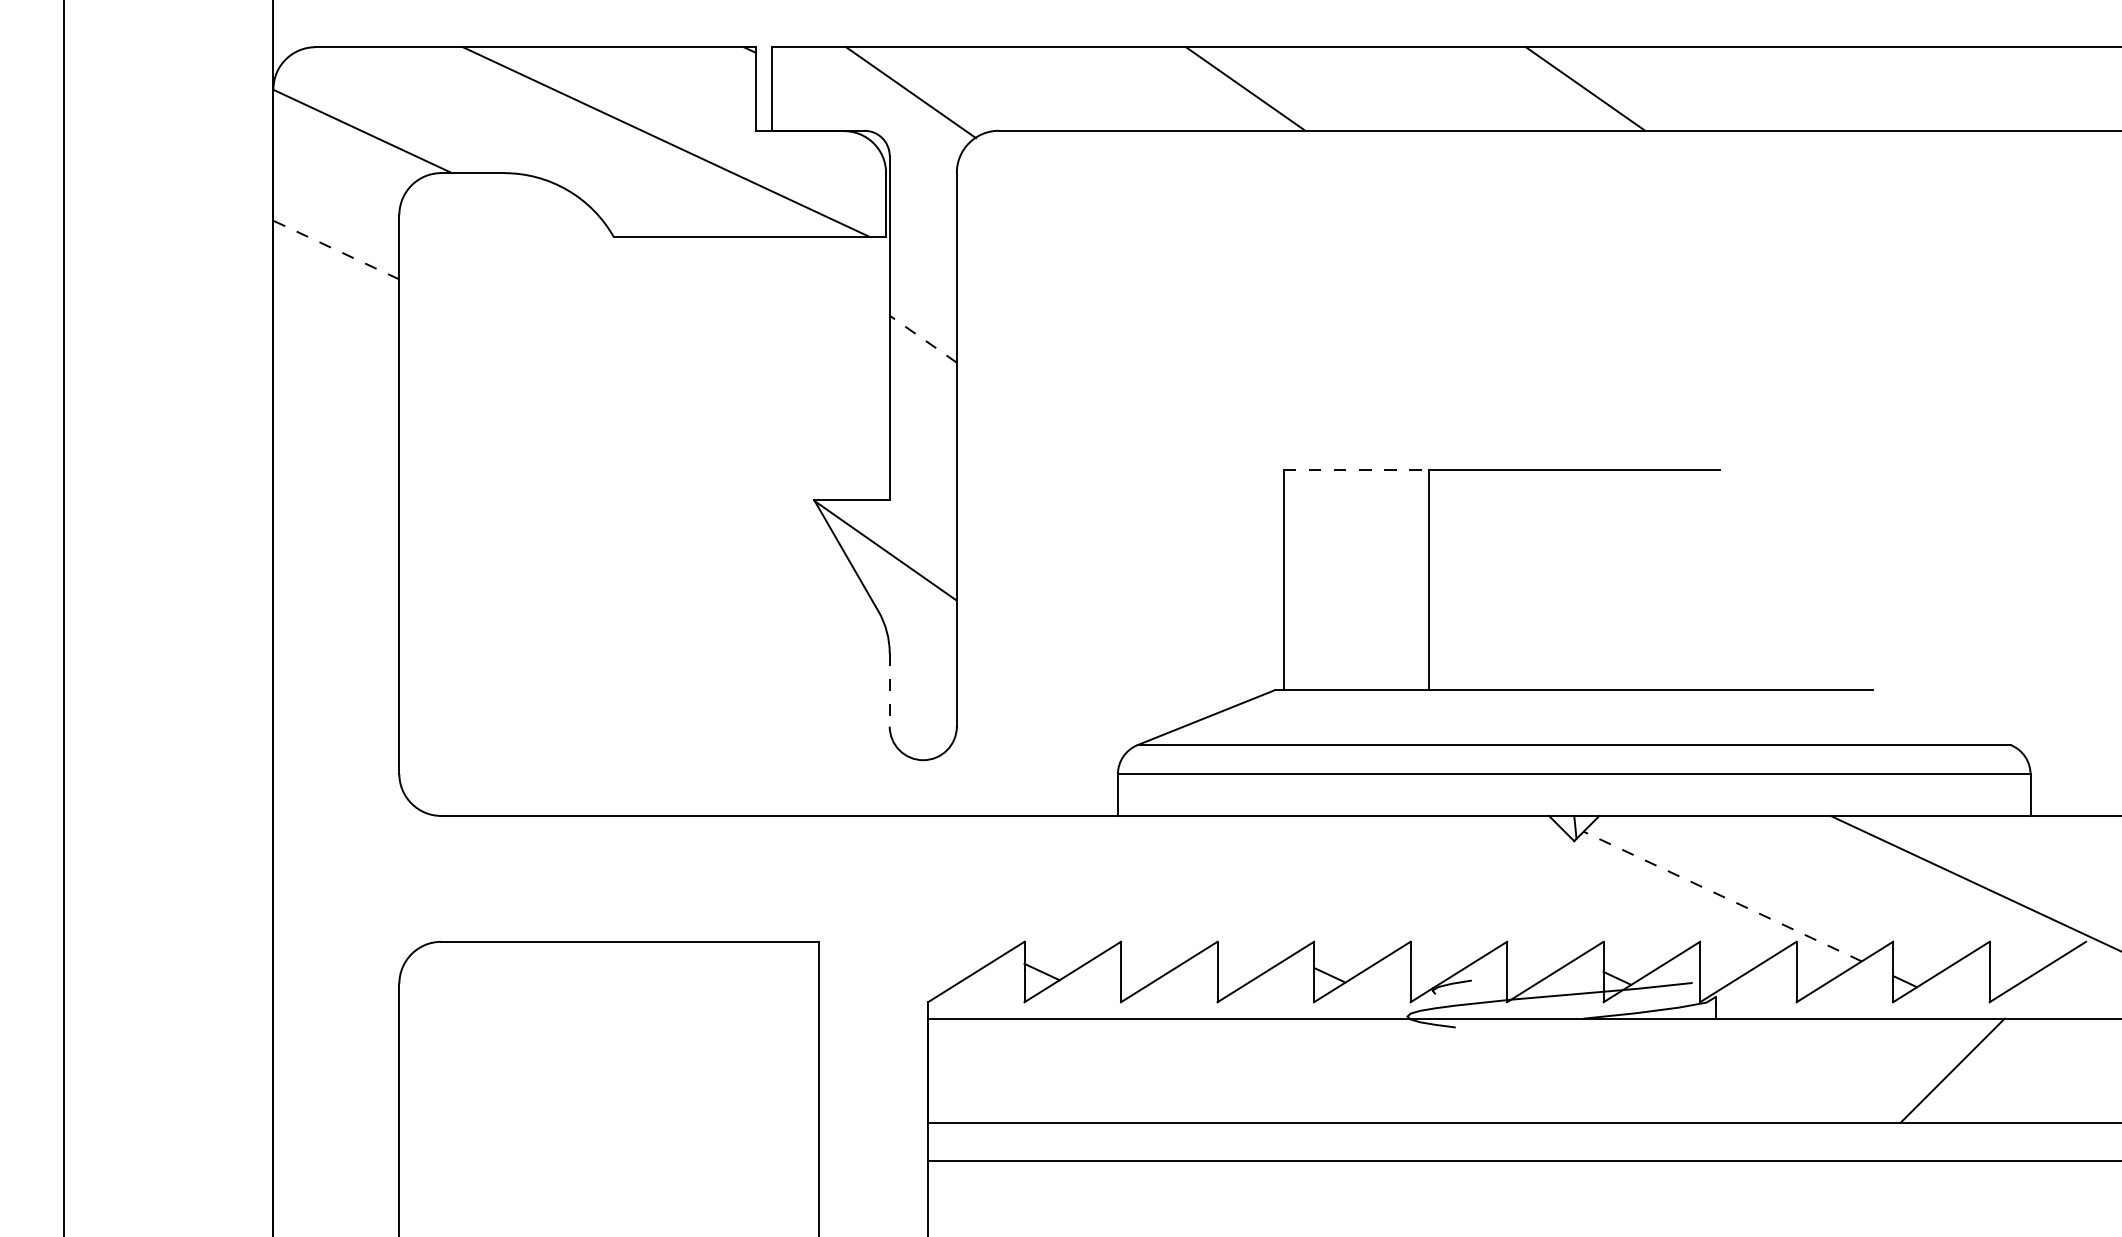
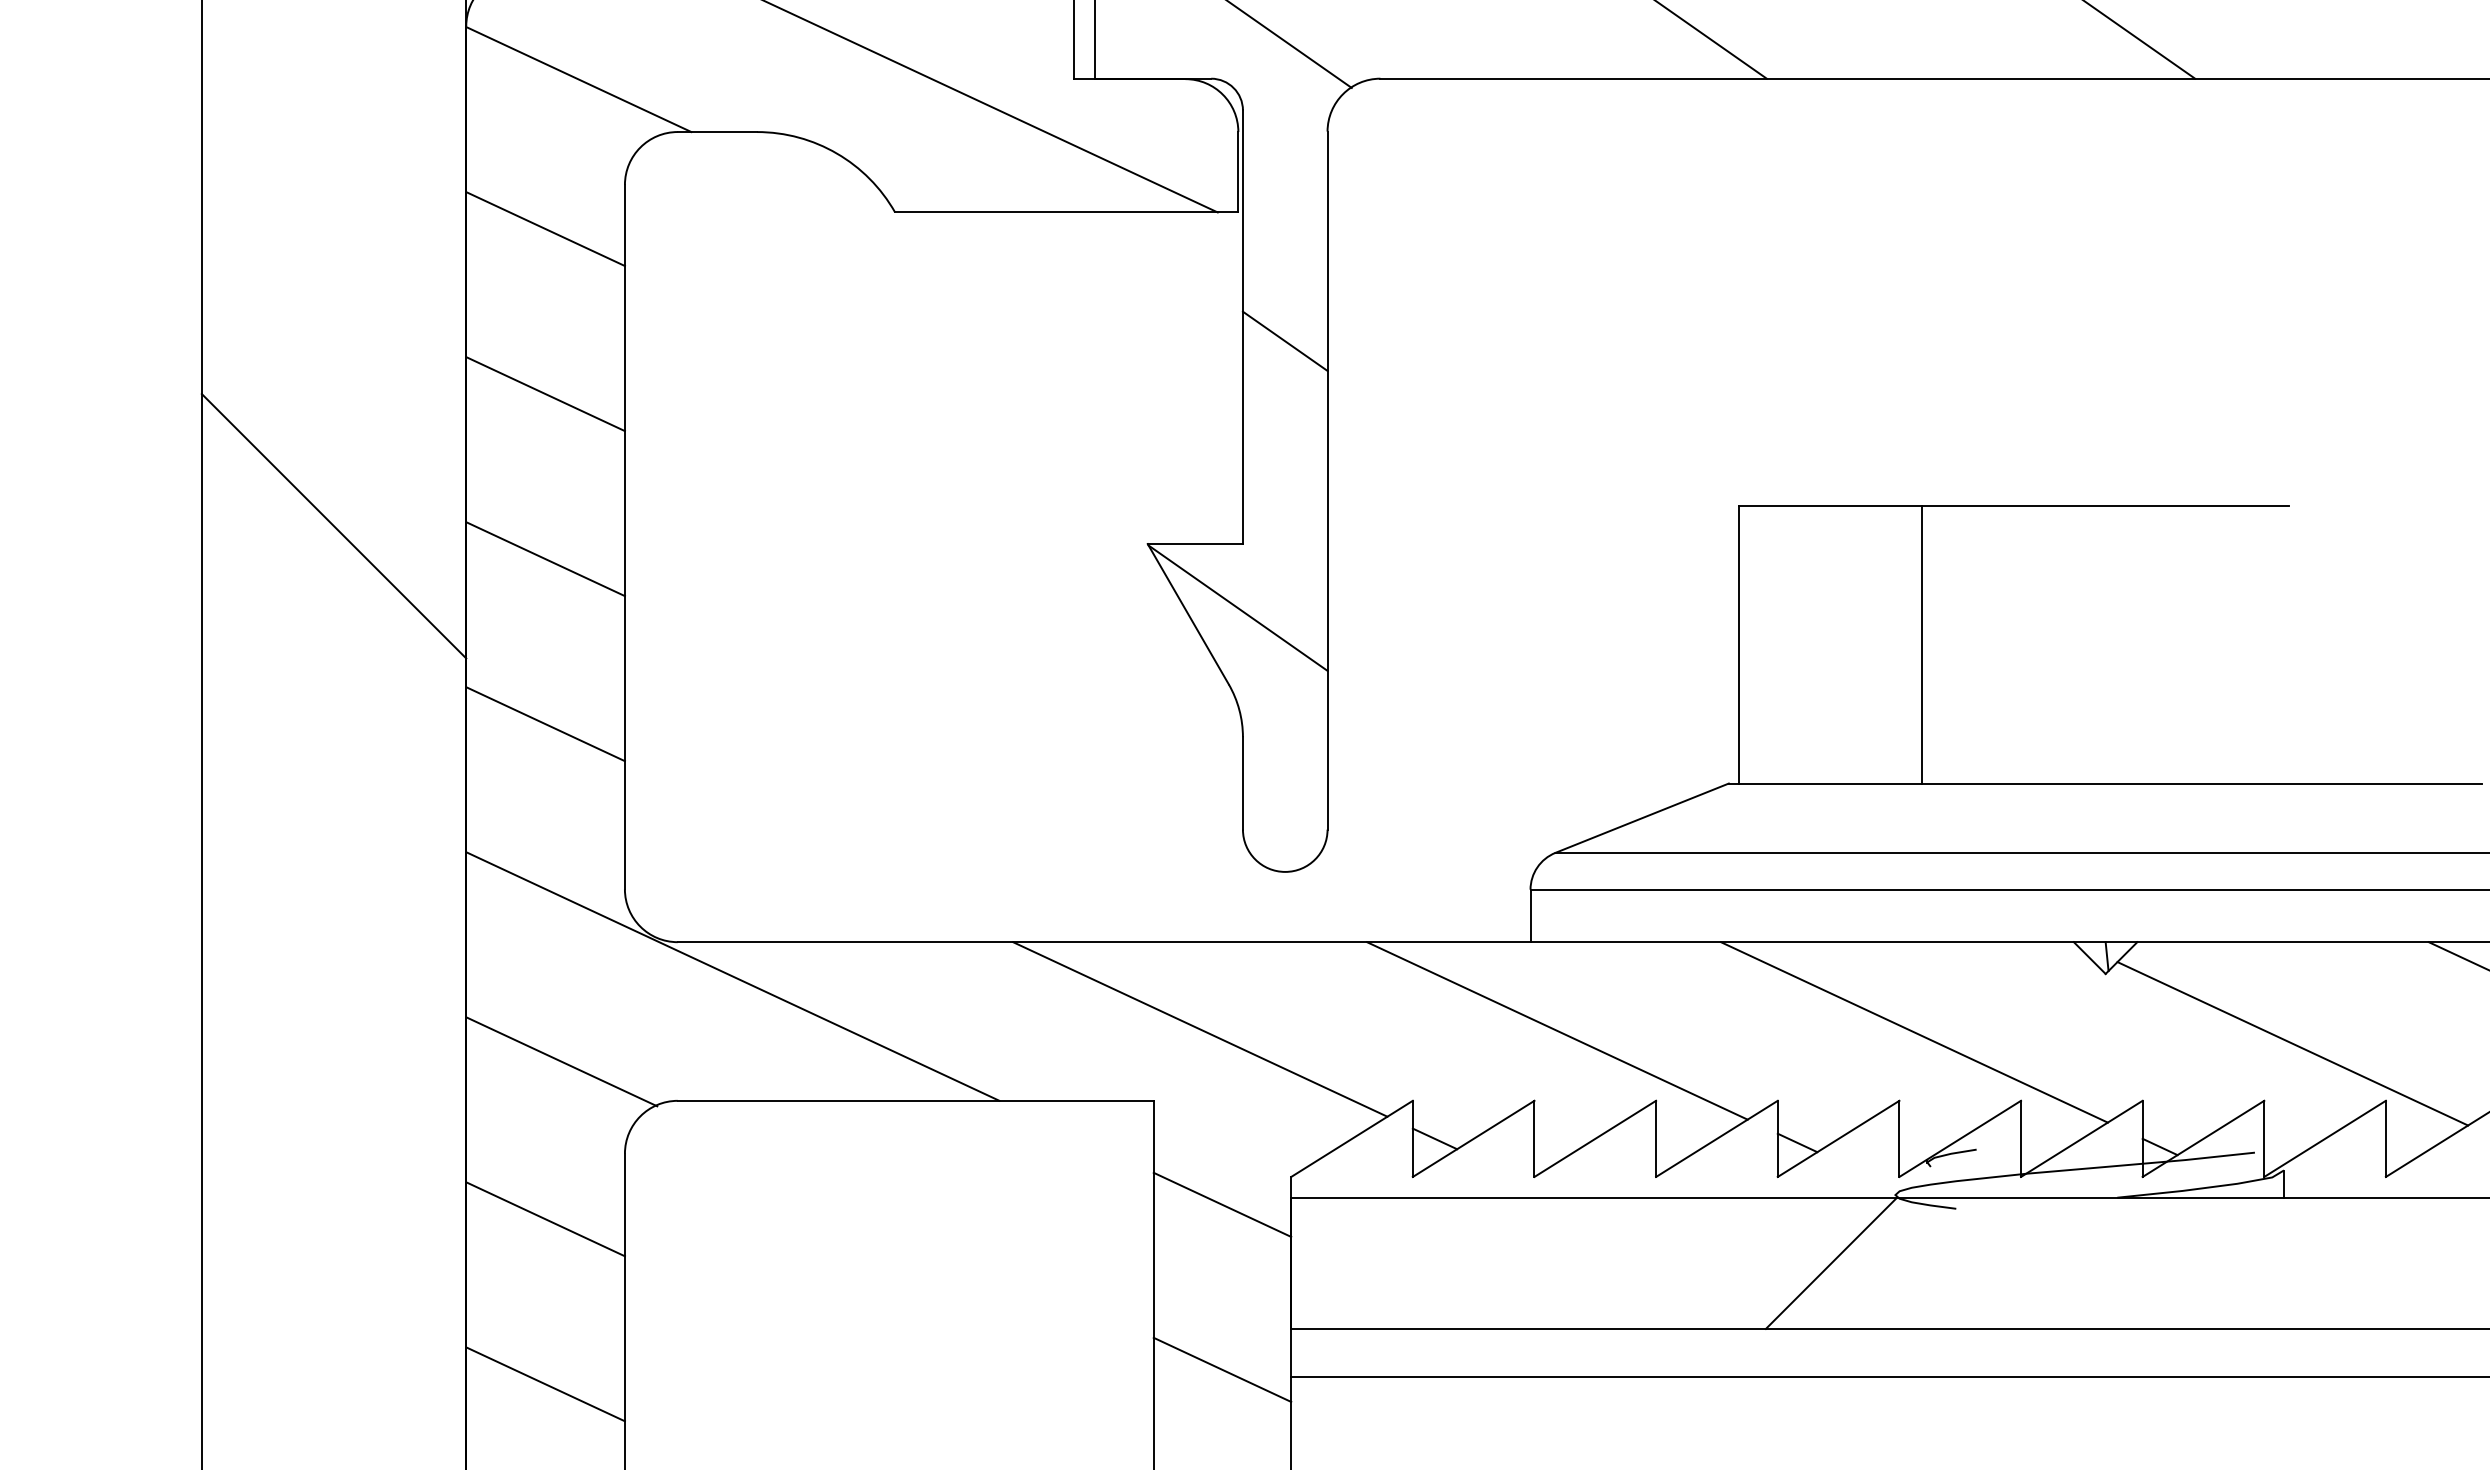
line: (335, 249) -> (544, 228), dashed -> solid
line: (923, 339) -> (1285, 341), dashed -> solid
line: (336, 380) -> (545, 393), added
line: (1356, 469) -> (1831, 505), dashed -> solid
line: (168, 485) -> (333, 525), added
line: (336, 511) -> (545, 558), added
line: (336, 642) -> (545, 723), added
line: (889, 689) -> (1242, 782), dashed -> solid
line: (484, 842) -> (732, 975), added
line: (855, 884) -> (1199, 1028), added
line: (1139, 885) -> (1557, 1029), added
line: (1422, 887) -> (1914, 1032), added
line: (1722, 896) -> (2292, 1043), dashed -> solid
line: (349, 910) -> (562, 1061), added
line: (873, 1023) -> (1222, 1203), added
line: (336, 1035) -> (545, 1218), added
line: (1356, 1070) -> (1831, 1263), added
line: (873, 1154) -> (1222, 1368), added
line: (336, 1166) -> (545, 1383), added

